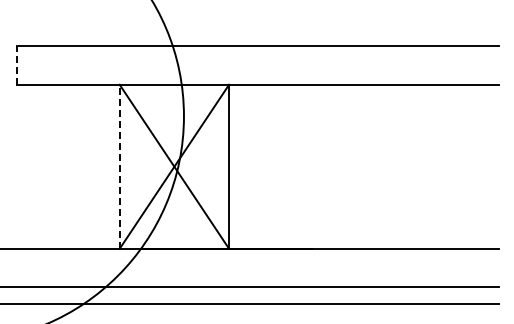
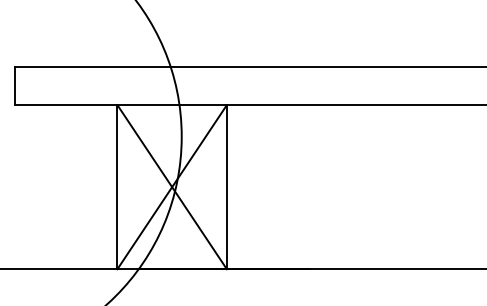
line: (16, 65) -> (14, 85), dashed -> solid
line: (119, 166) -> (117, 186), dashed -> solid

